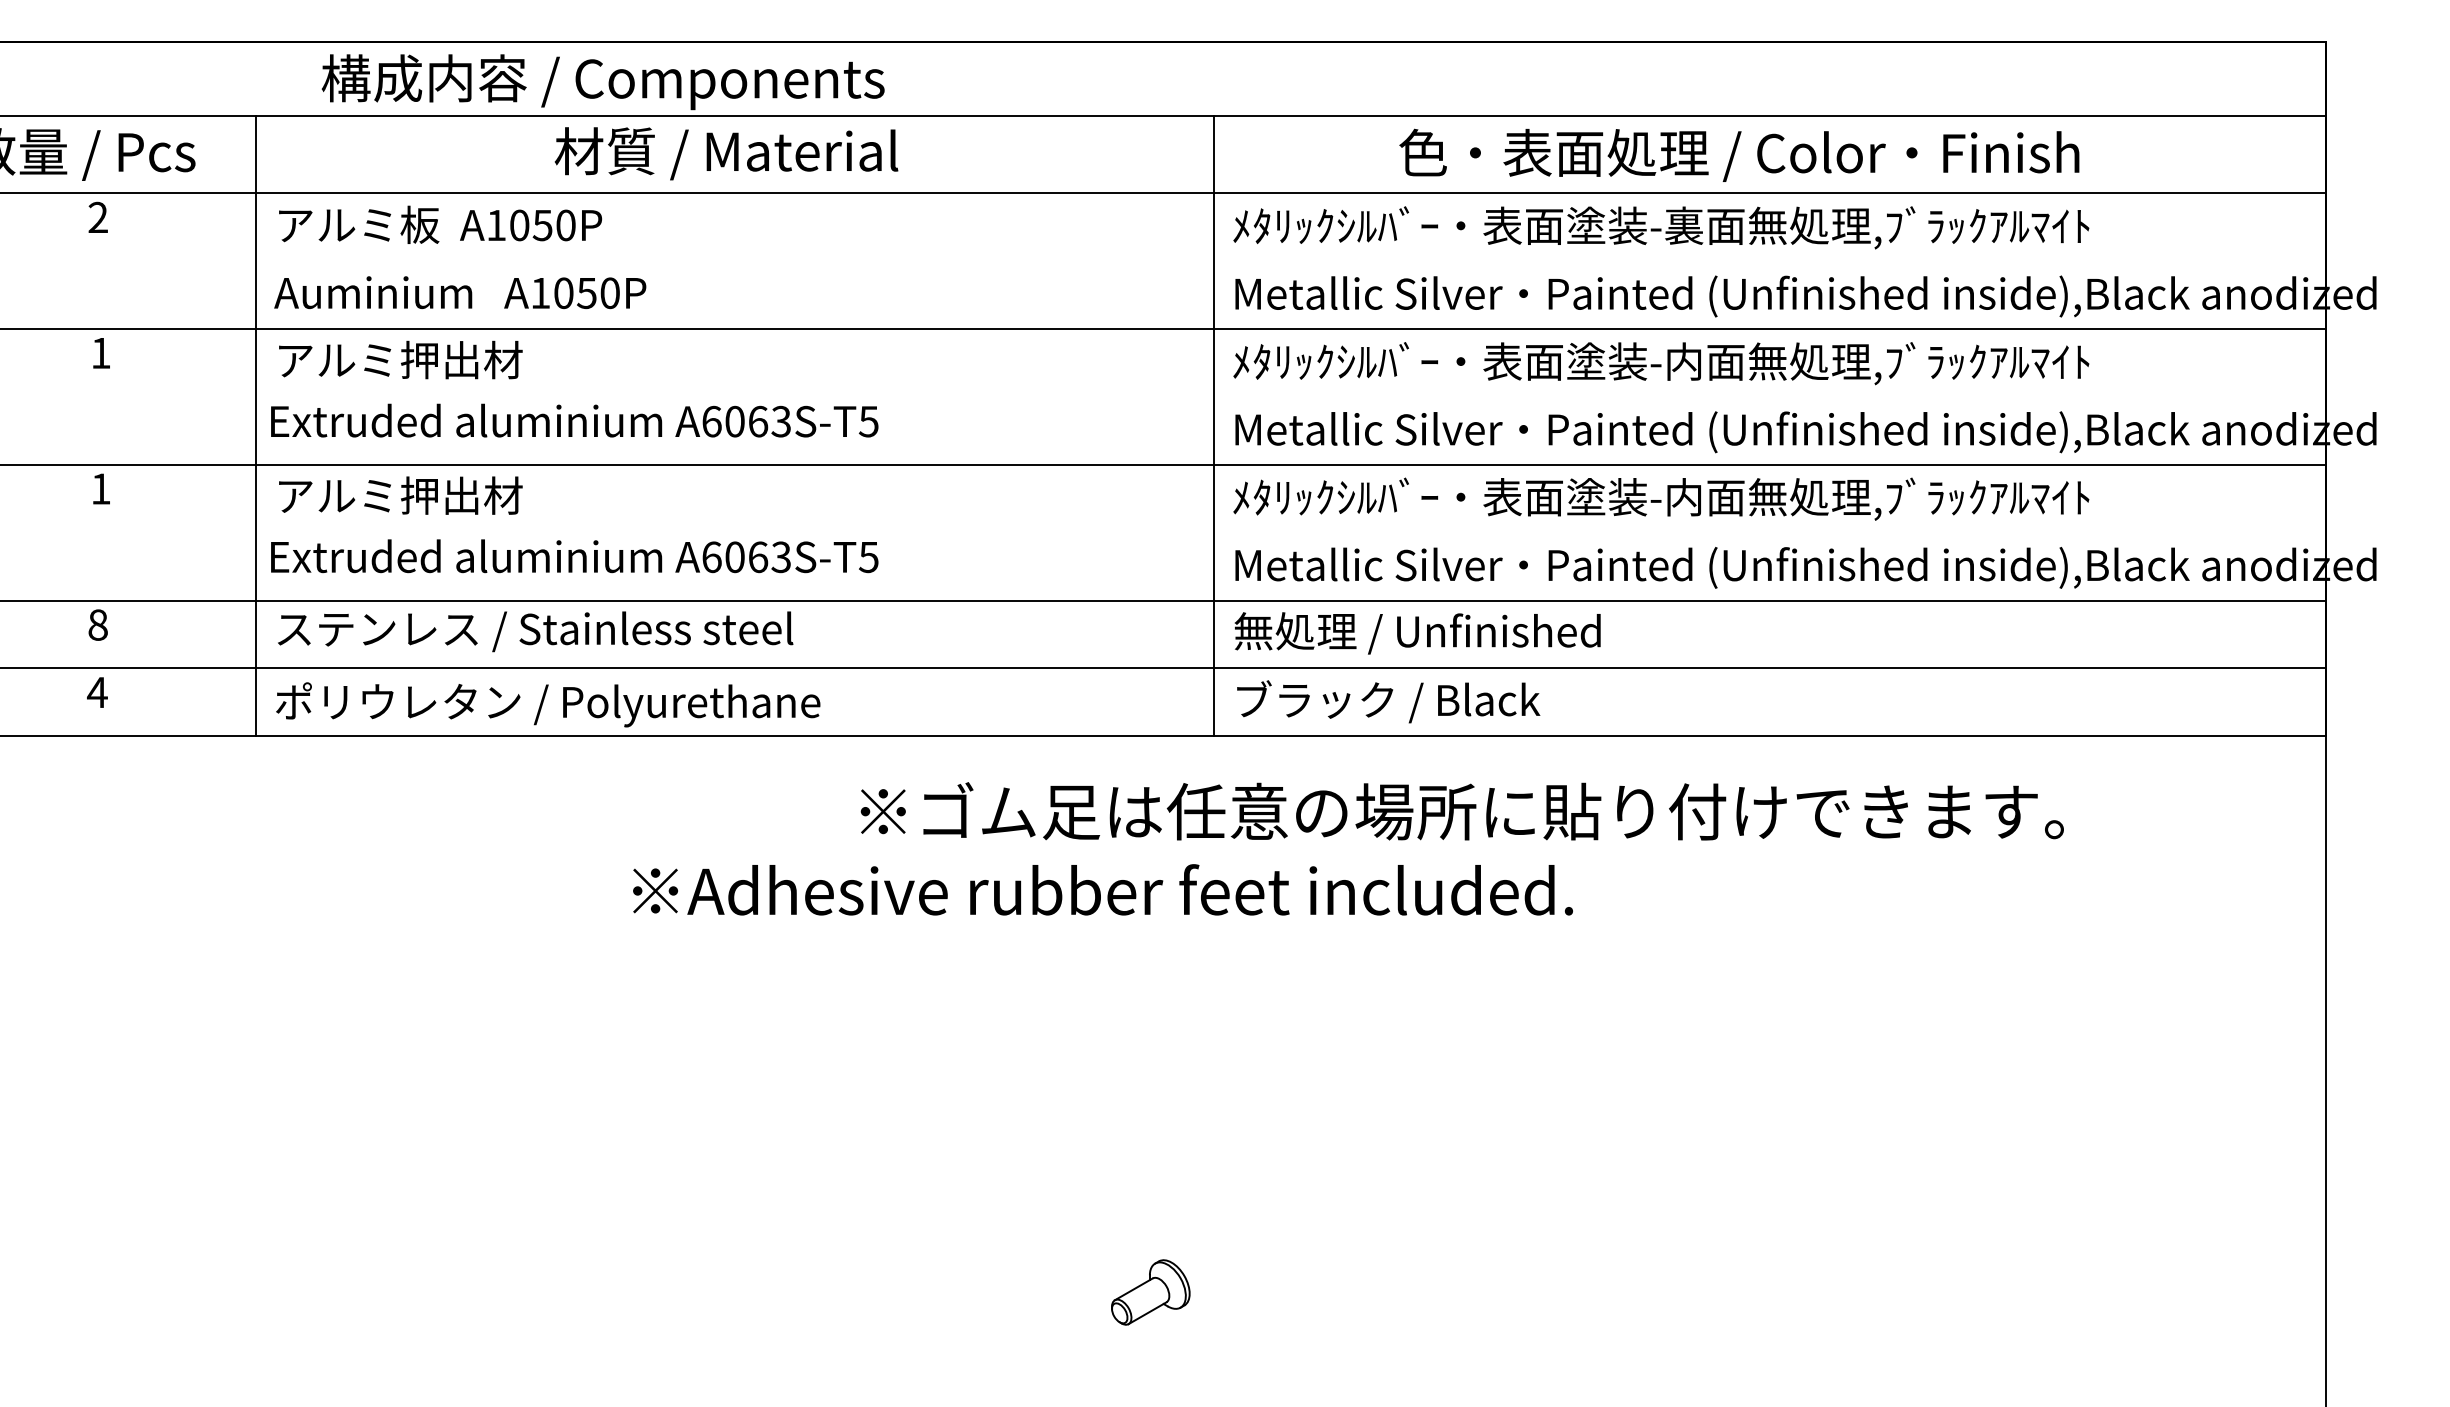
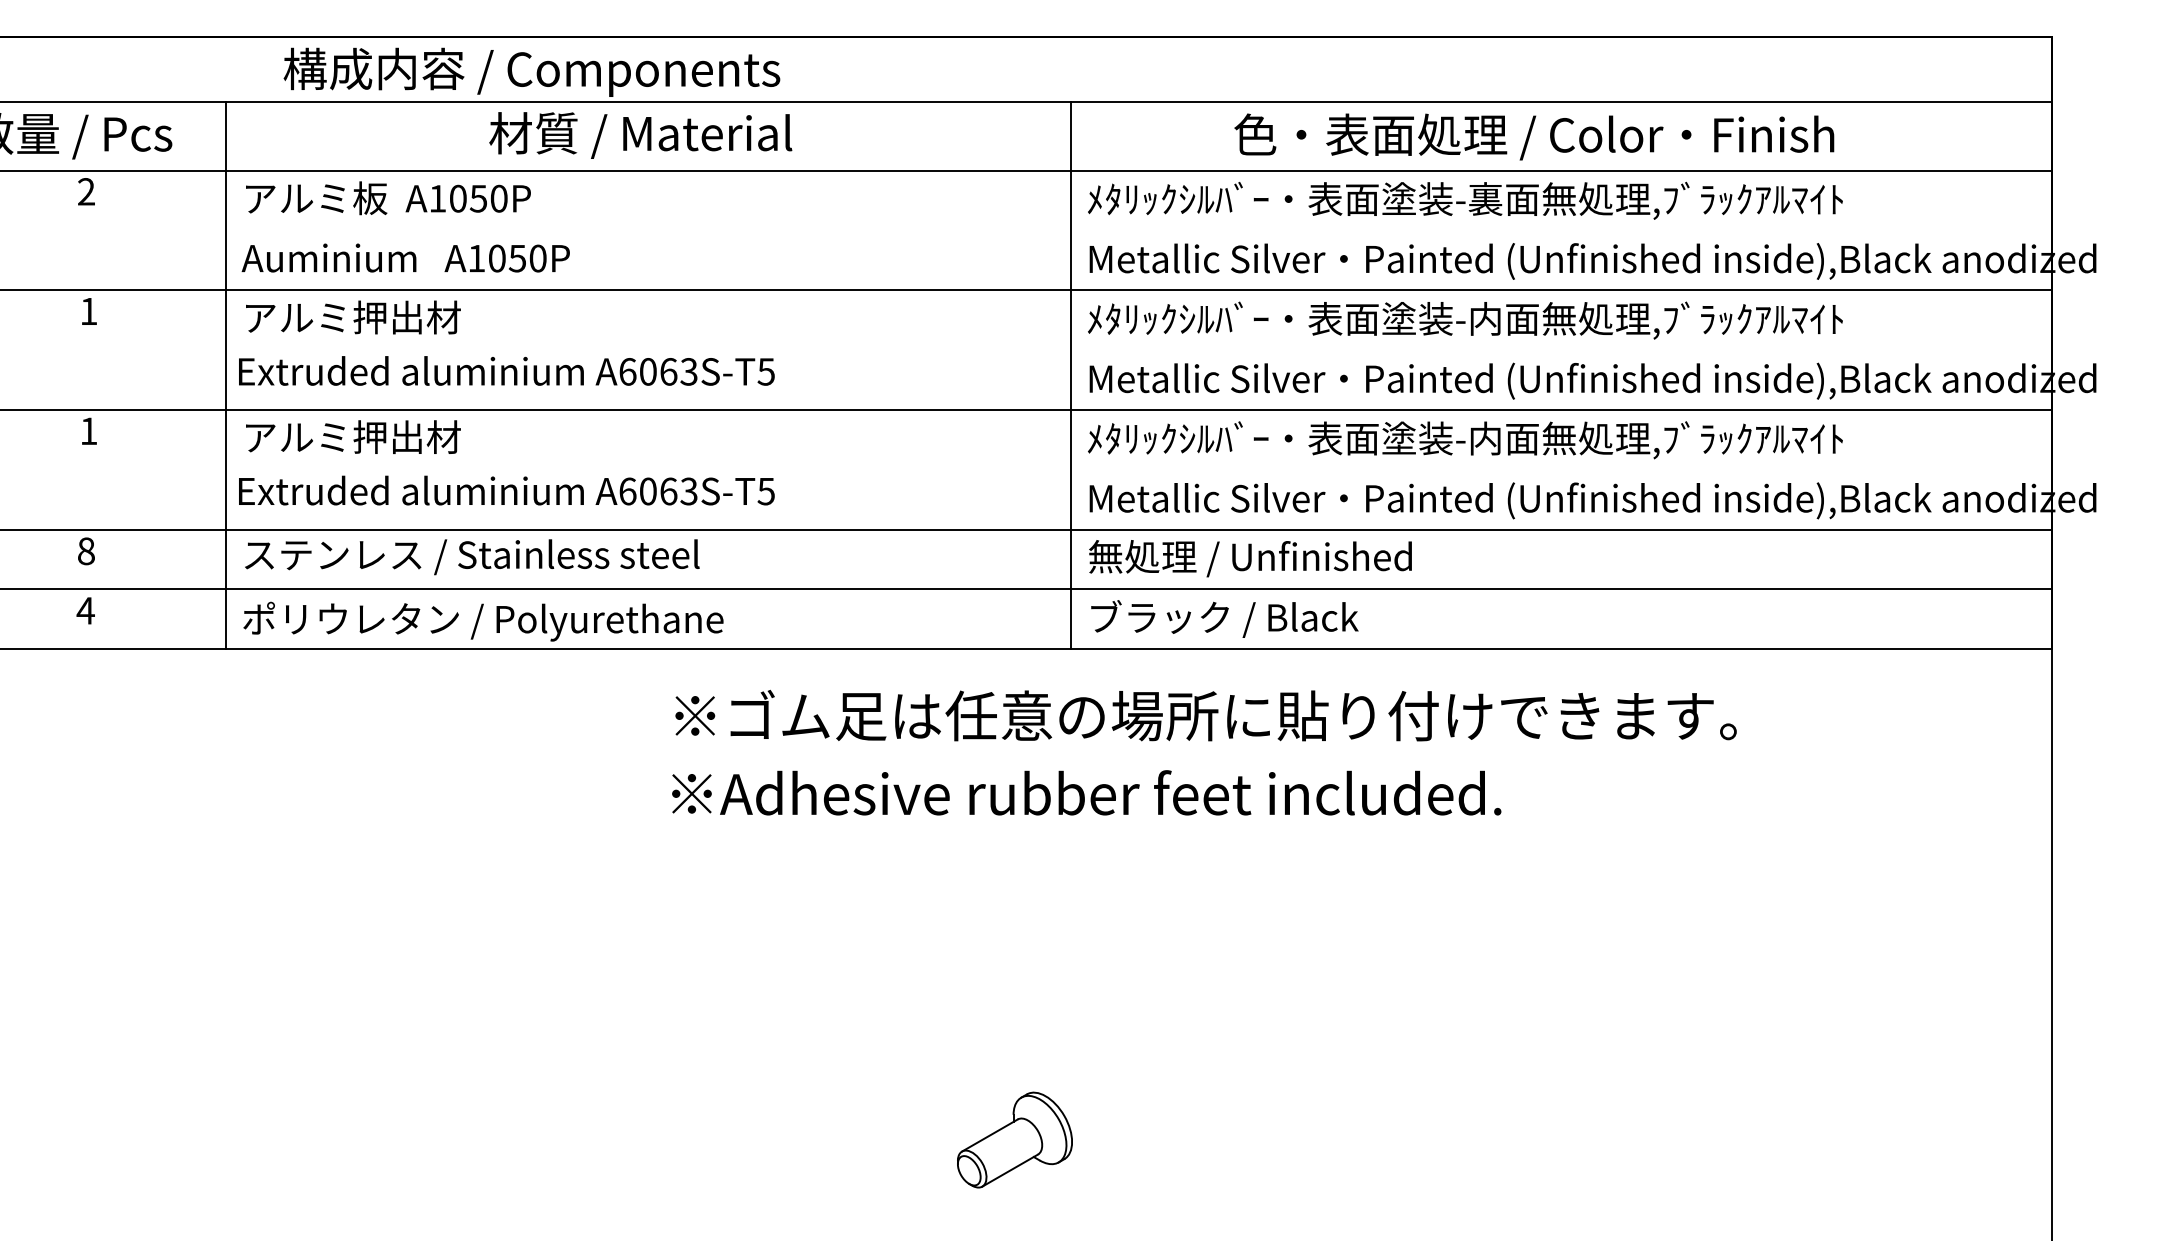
text: (1461, 811) -> (1205, 715), moved
text: (1102, 889) -> (1086, 792), moved
part: (1150, 1292) -> (1014, 1140), size x1.67

